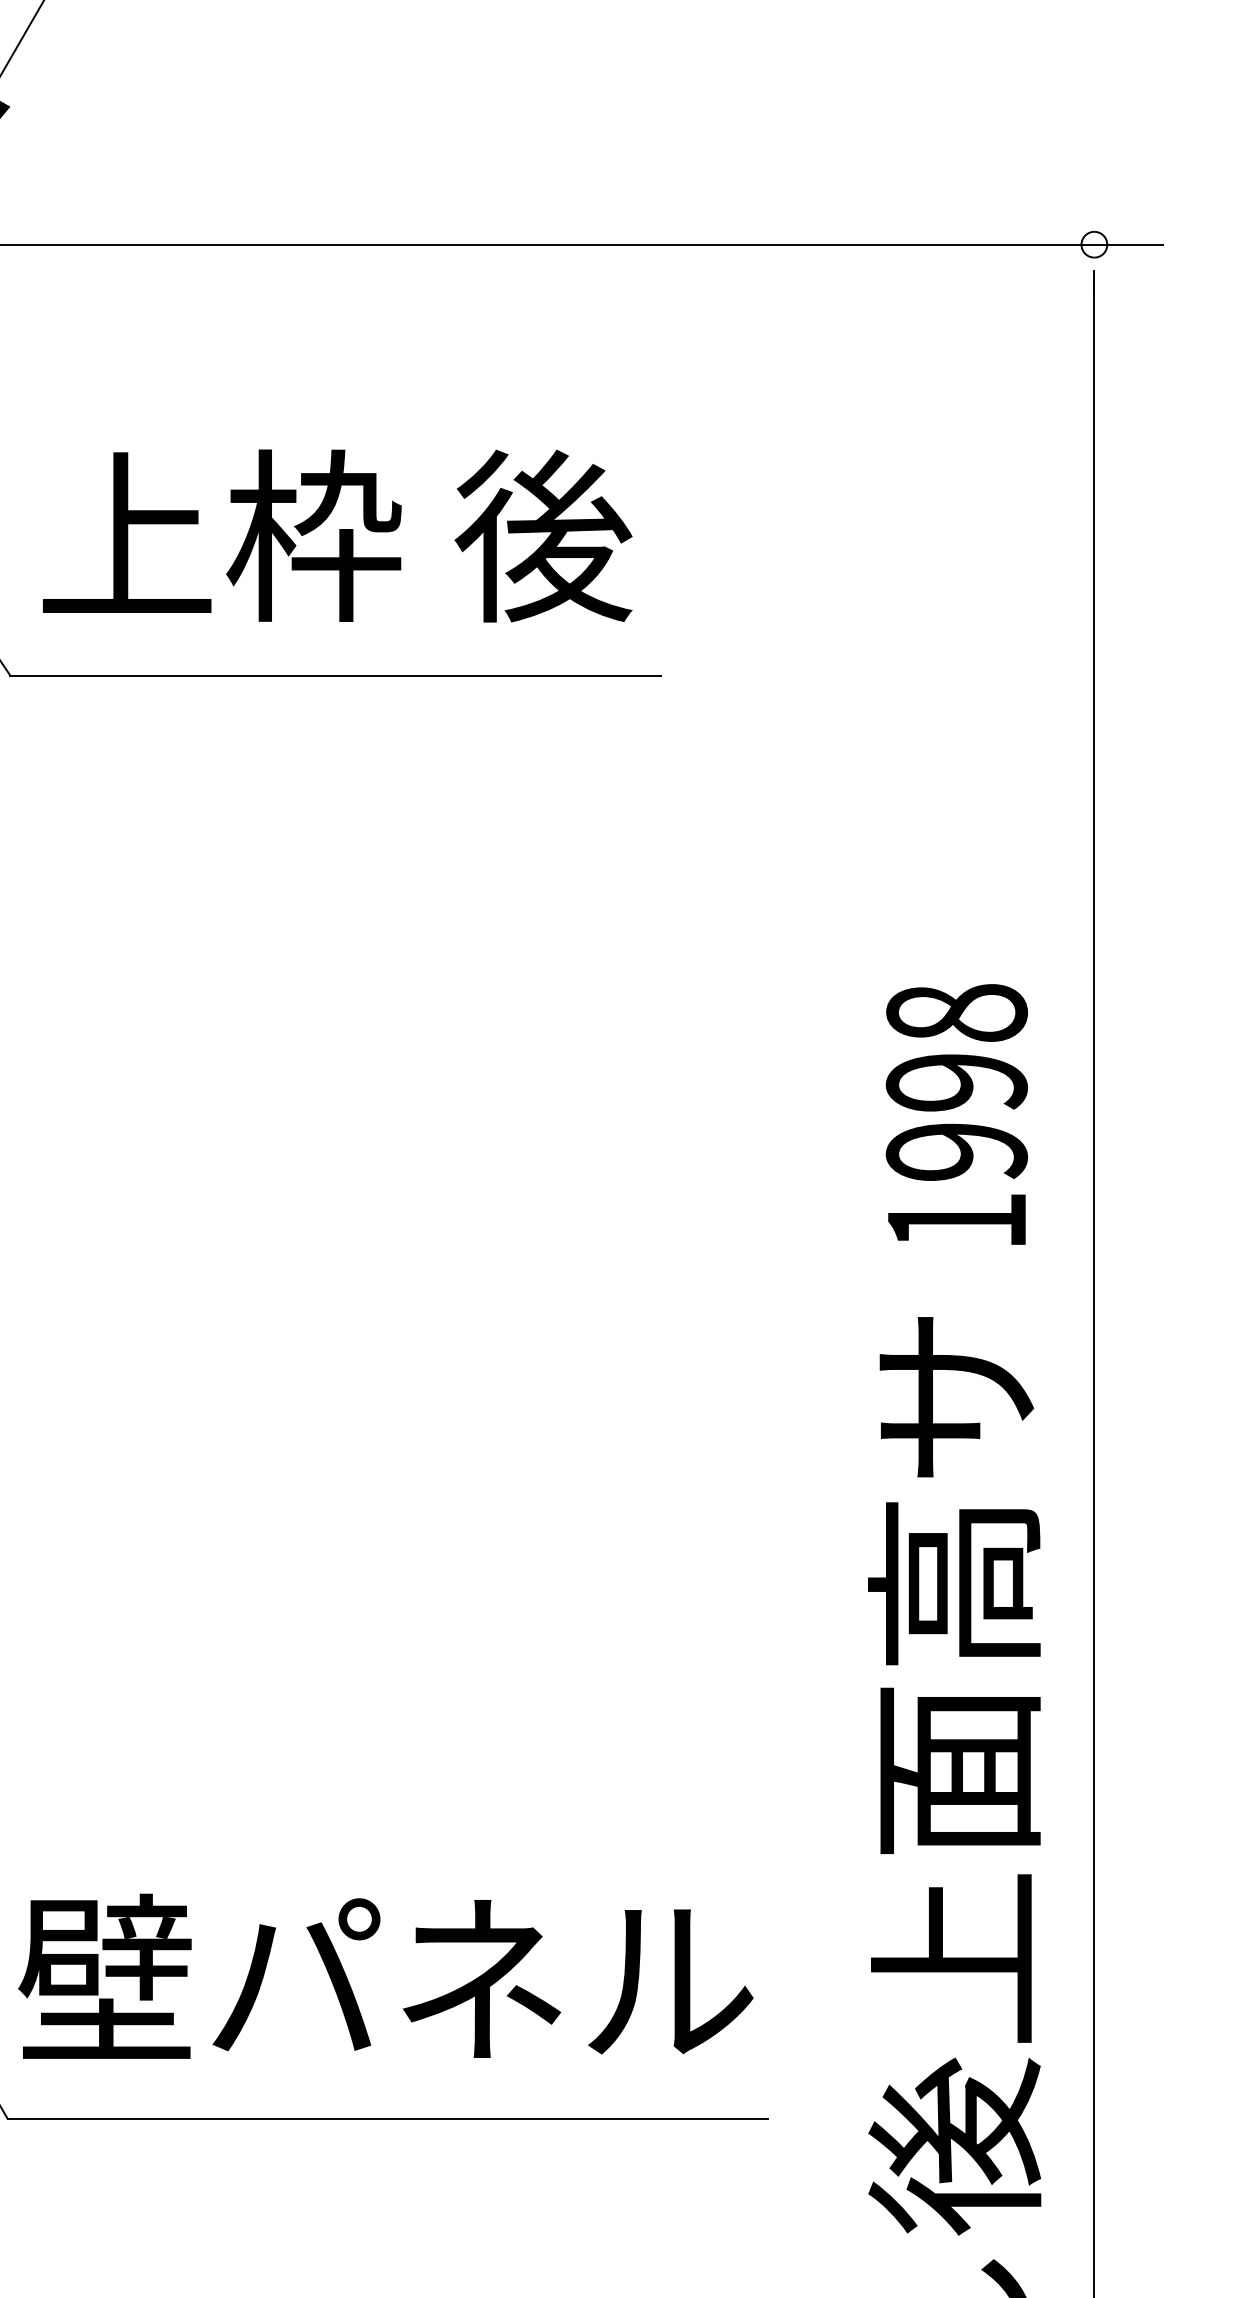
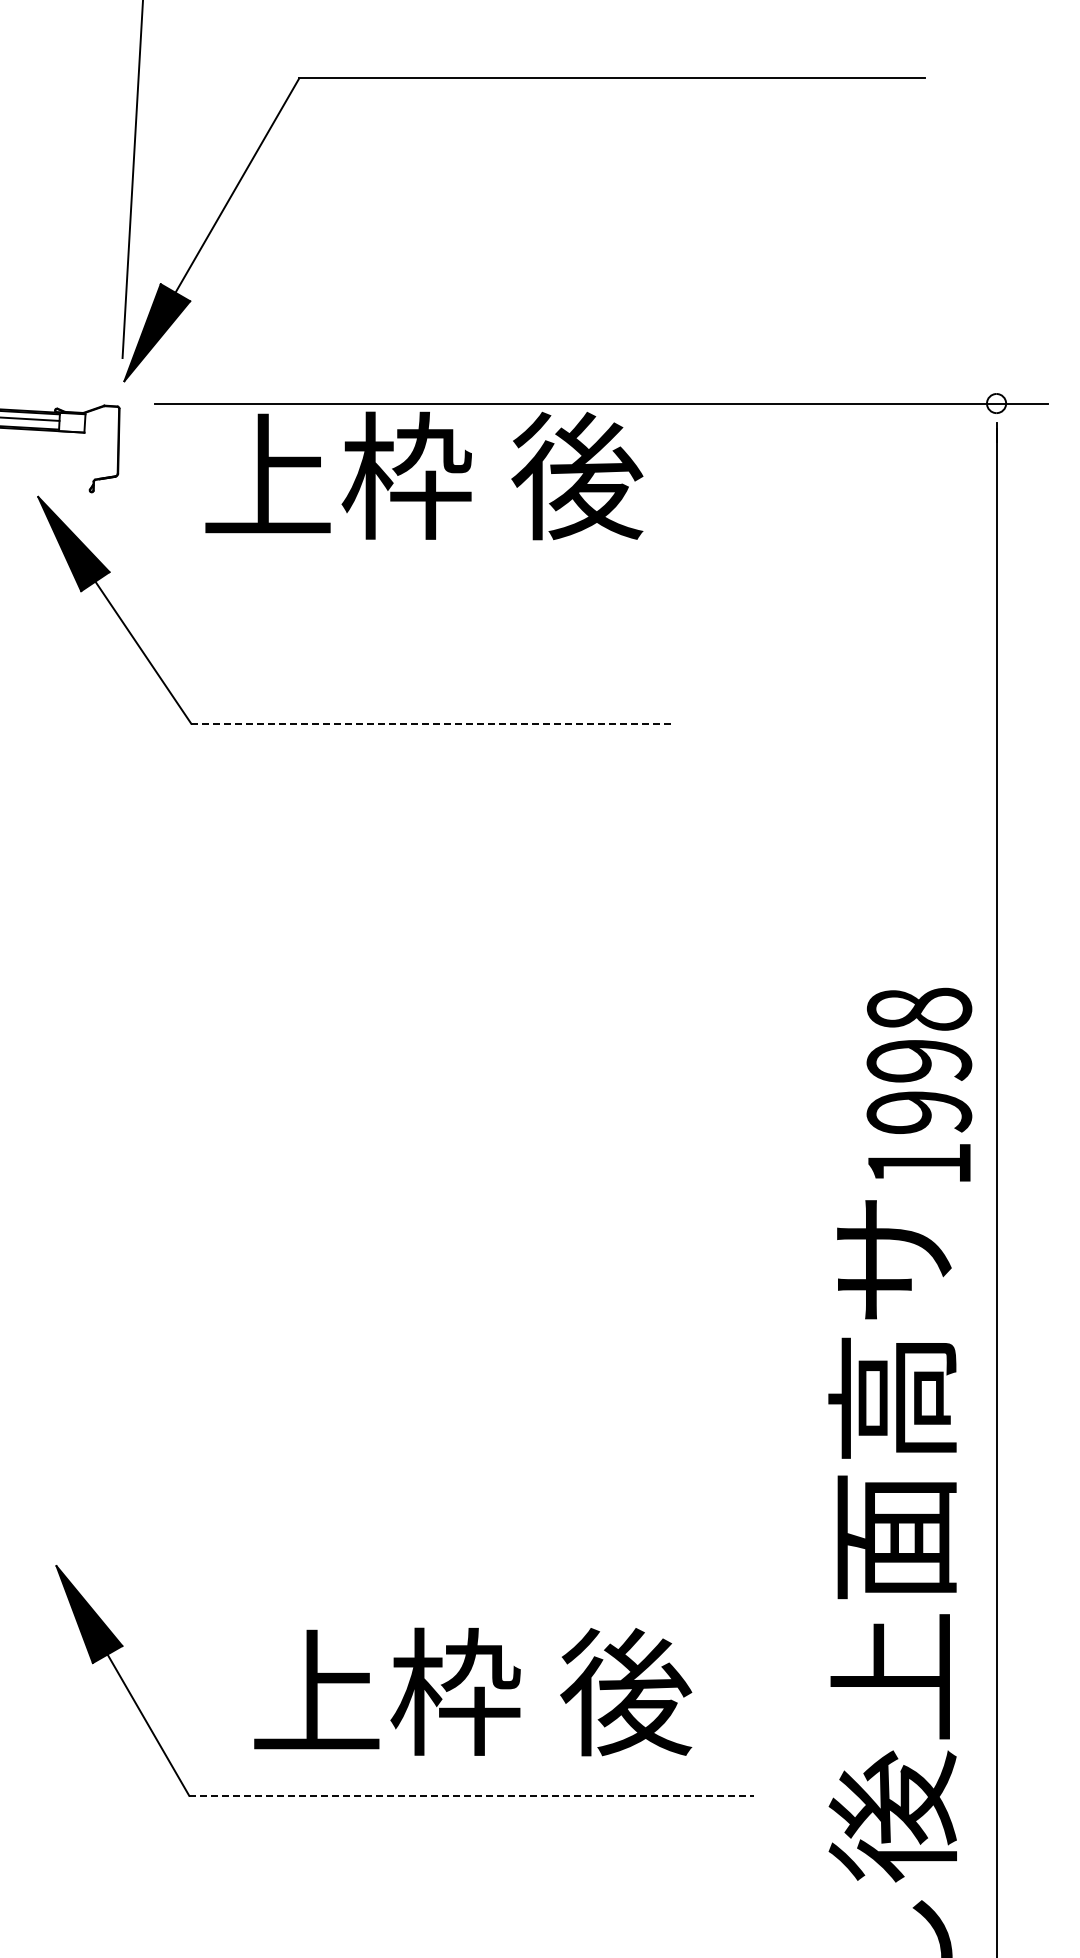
text: (337, 535) -> (424, 475), moved
line: (335, 675) -> (432, 723), solid -> dashed
text: (957, 1114) -> (919, 1084), moved
text: (386, 1978) -> (470, 1691), 壁パネル -> 上枠 後
line: (388, 2118) -> (472, 1795), solid -> dashed

